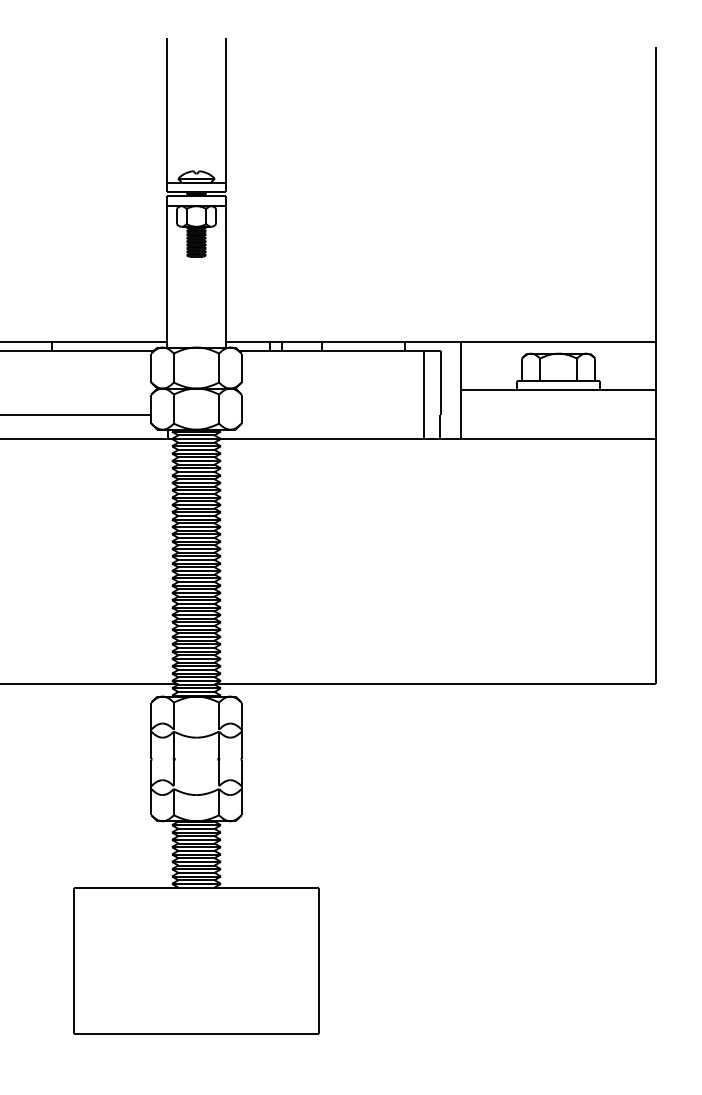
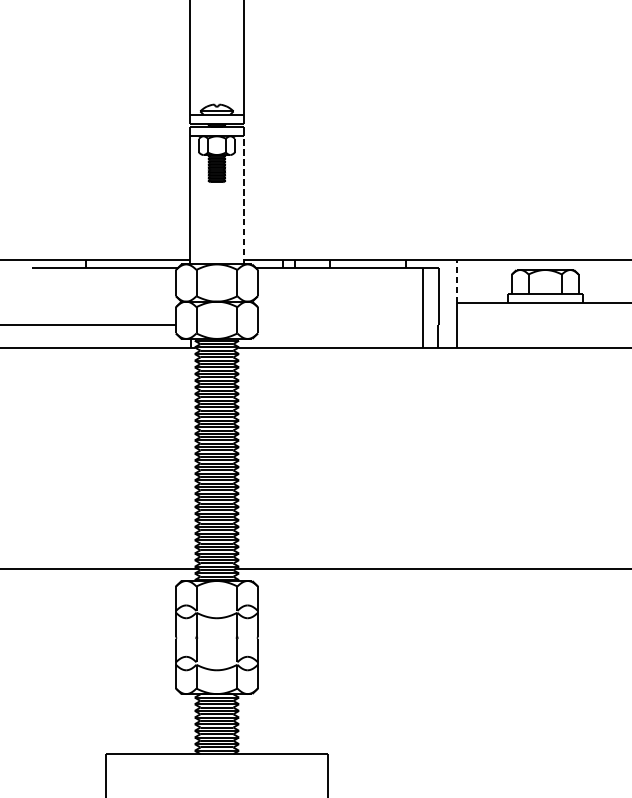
line: (225, 276) -> (243, 200), solid -> dashed
line: (460, 365) -> (456, 280), solid -> dashed

